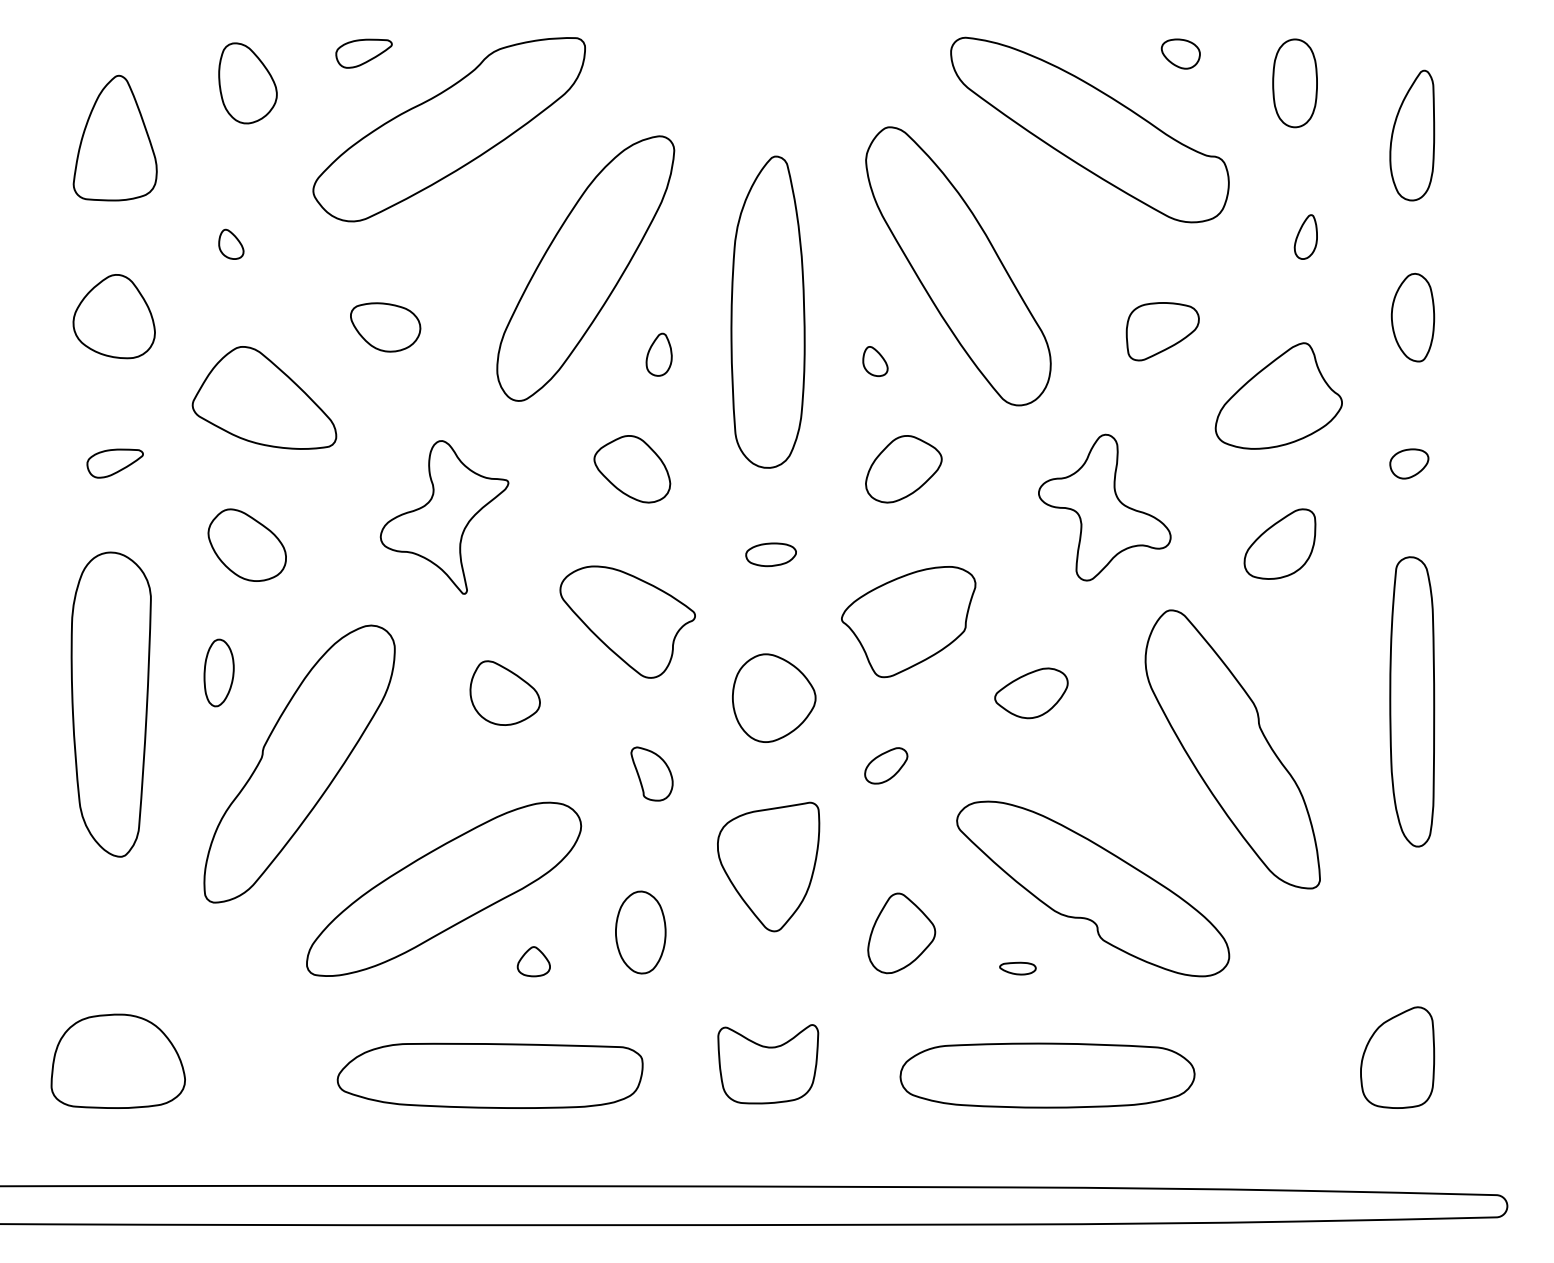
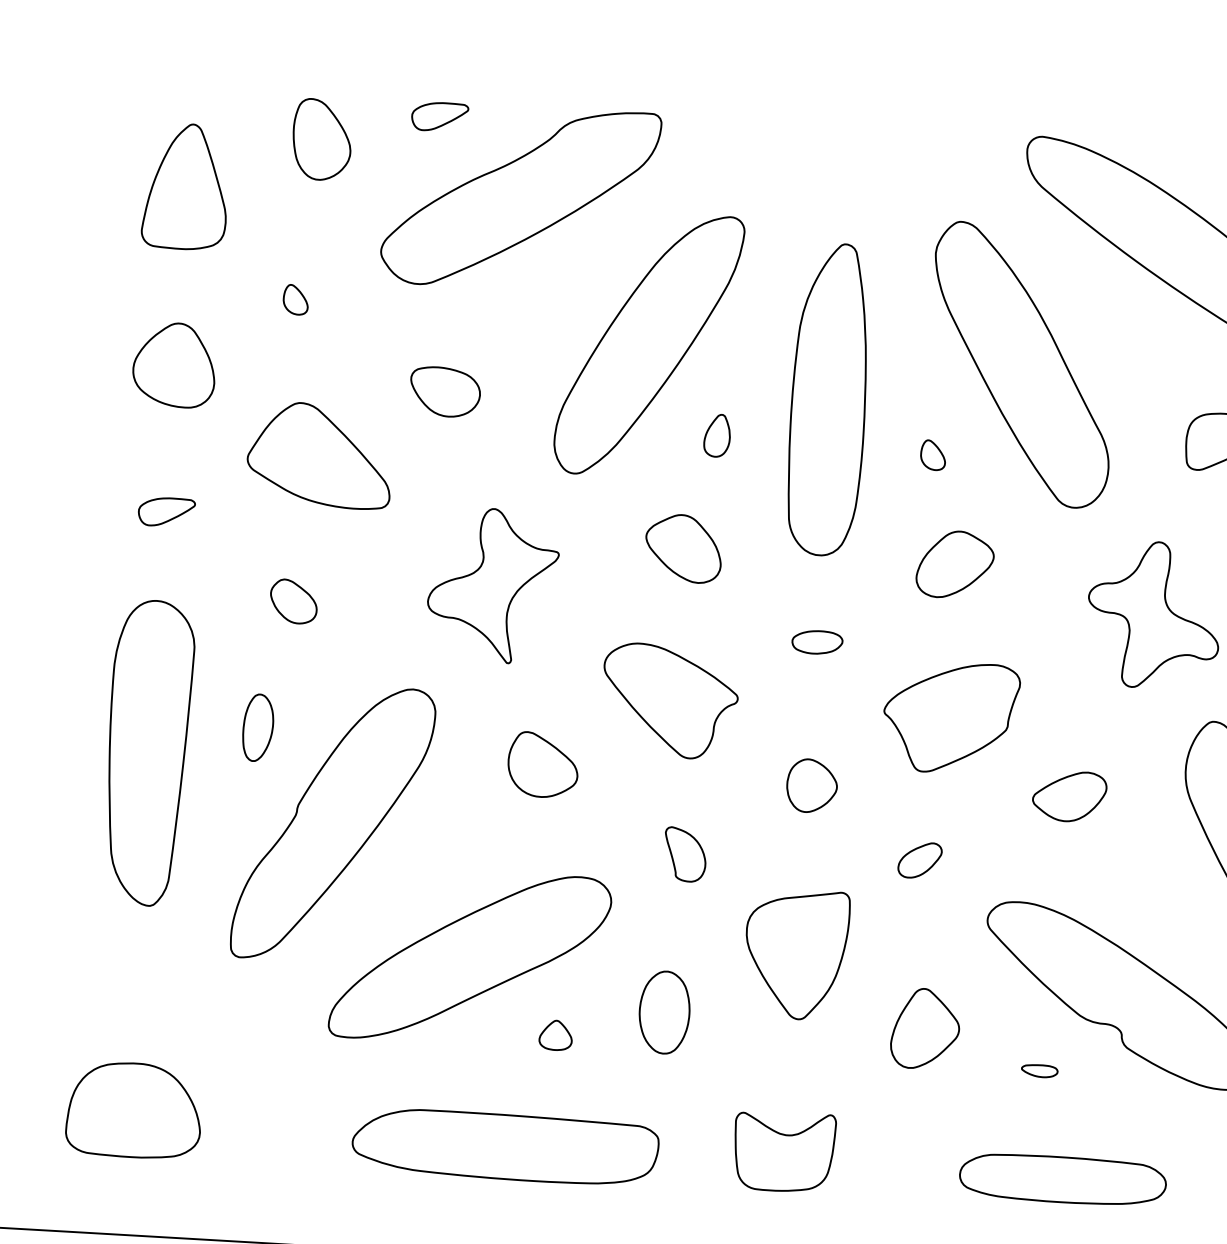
part: (246, 544) -> (293, 600), size x0.6
part: (774, 697) -> (812, 785), size x0.6
part: (1047, 1075) -> (1062, 1179), size x0.7

